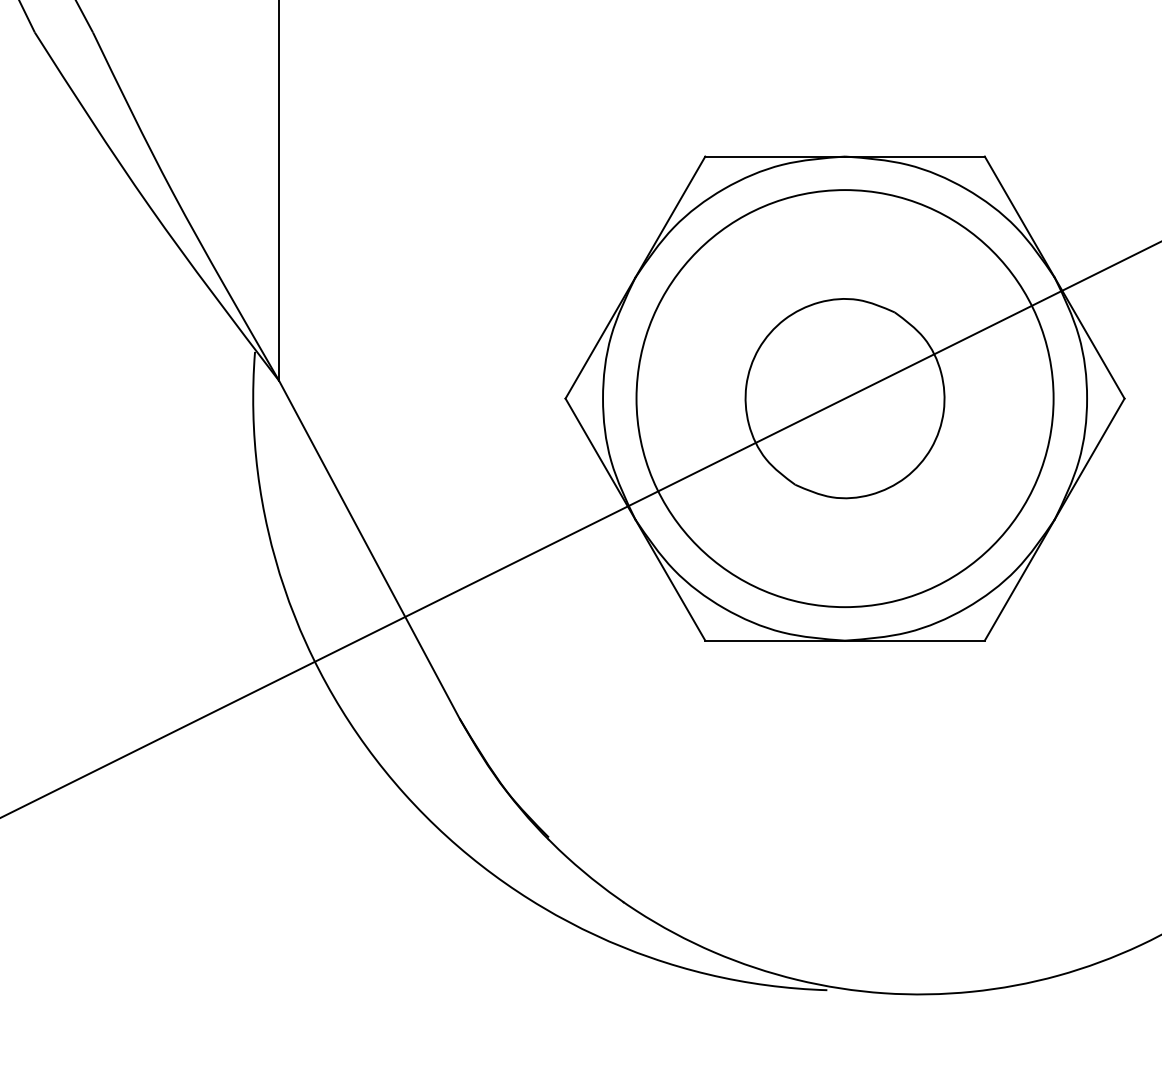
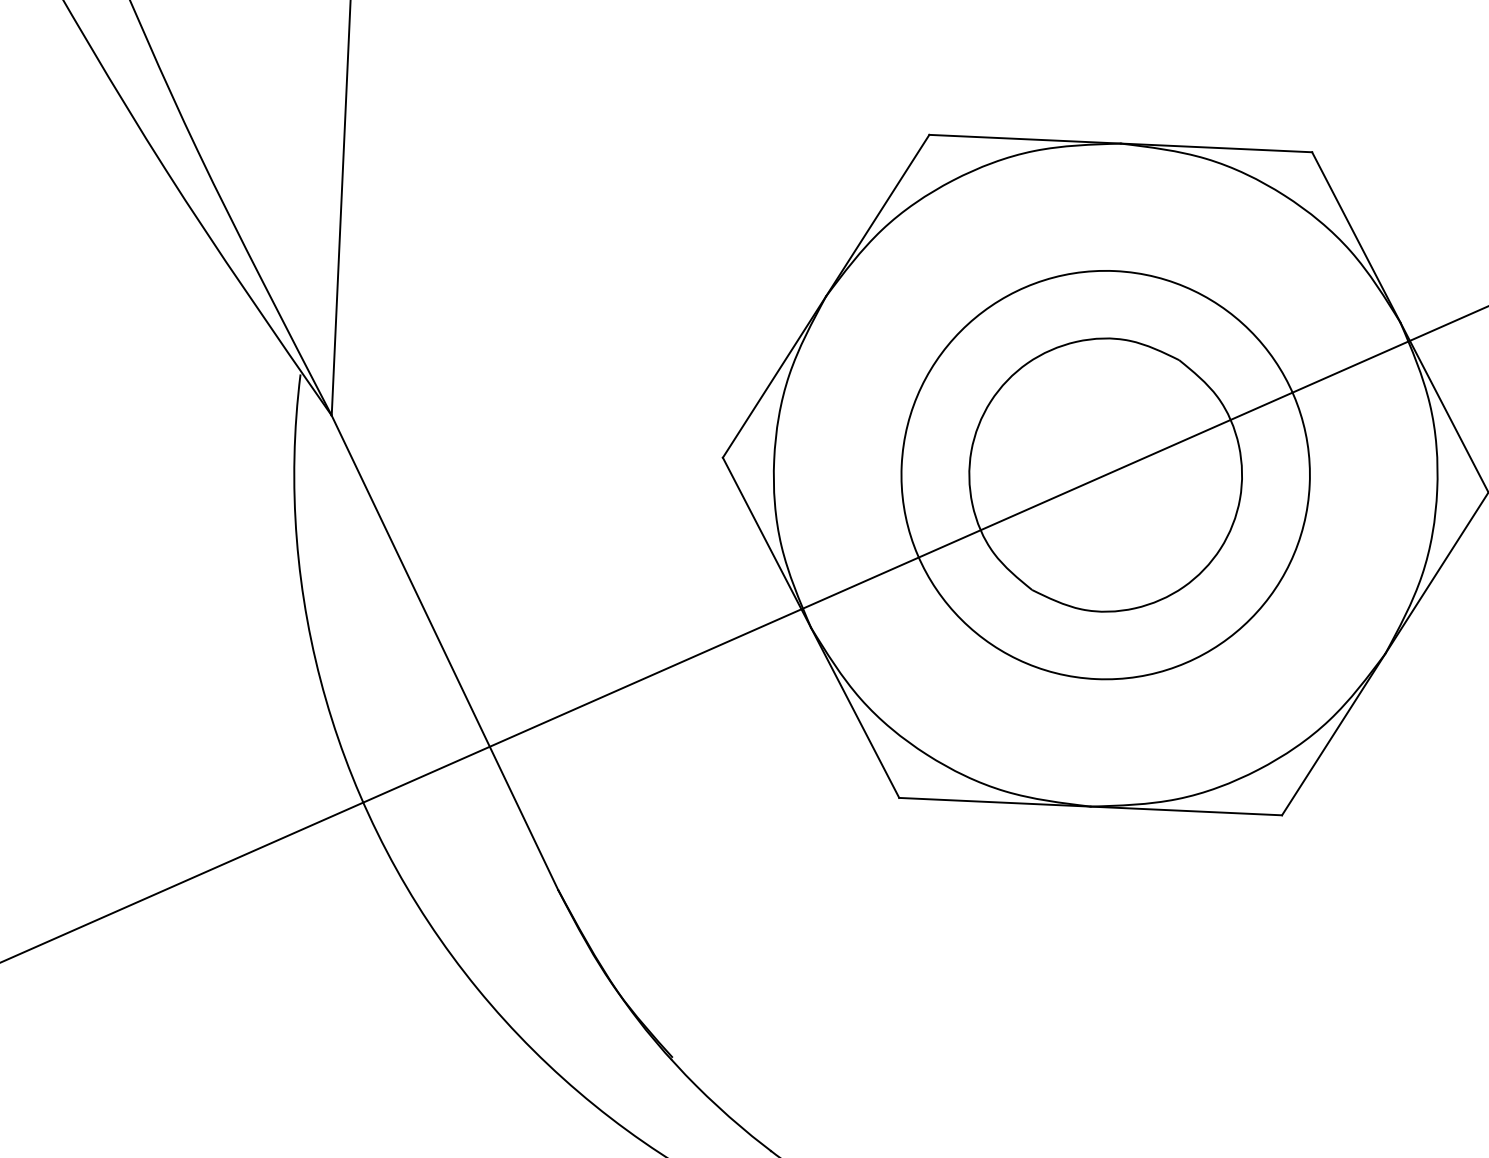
circle: (845, 398) -> (1106, 474), size x0.71

